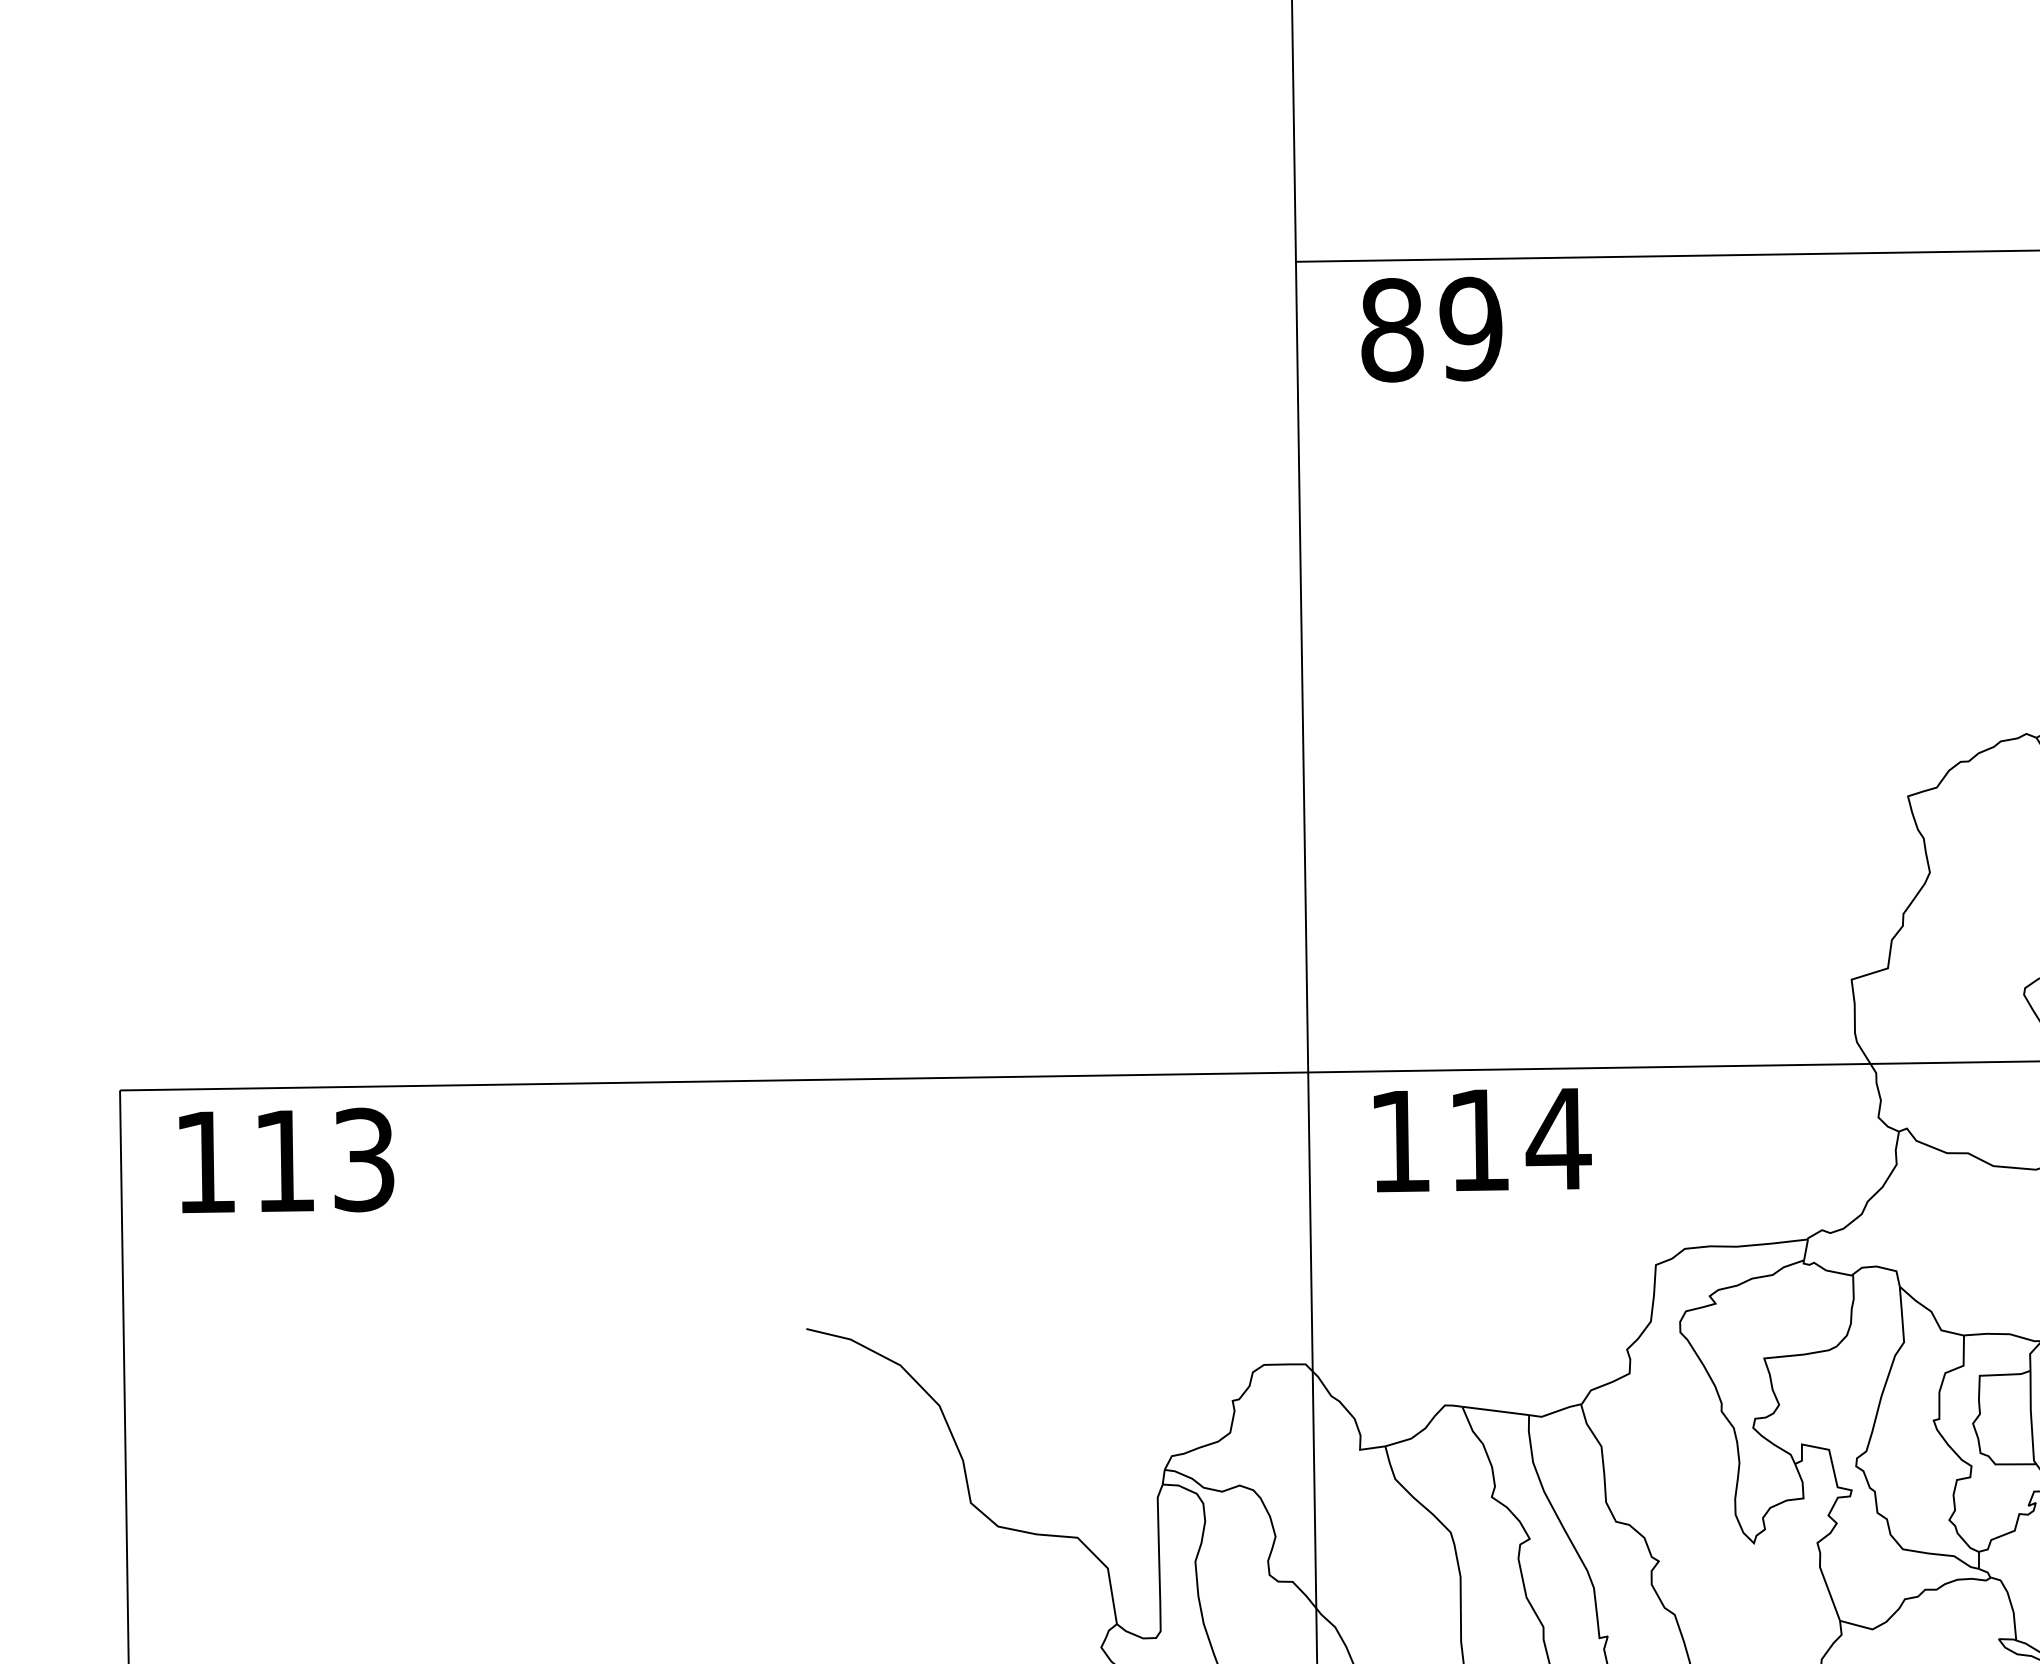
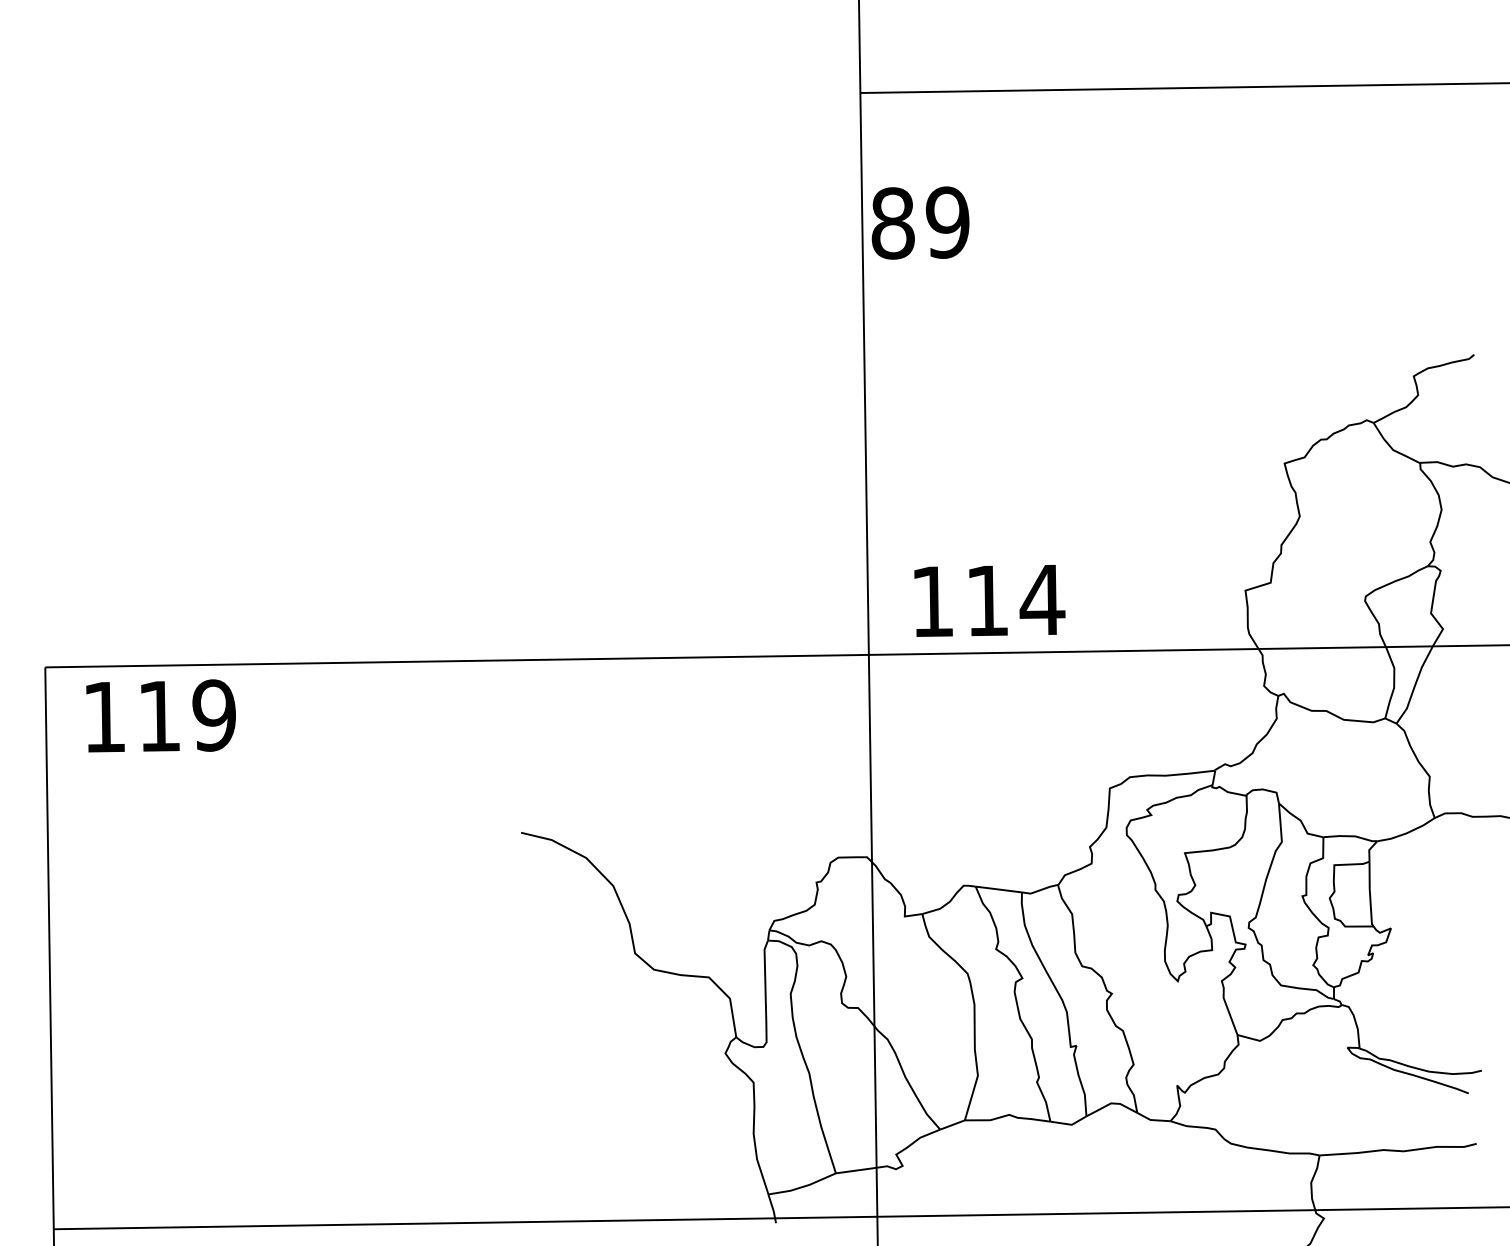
text: (1431, 328) -> (920, 222), moved
text: (1482, 1139) -> (989, 600), moved
text: (362, 1159) -> (213, 715), 113 -> 119

